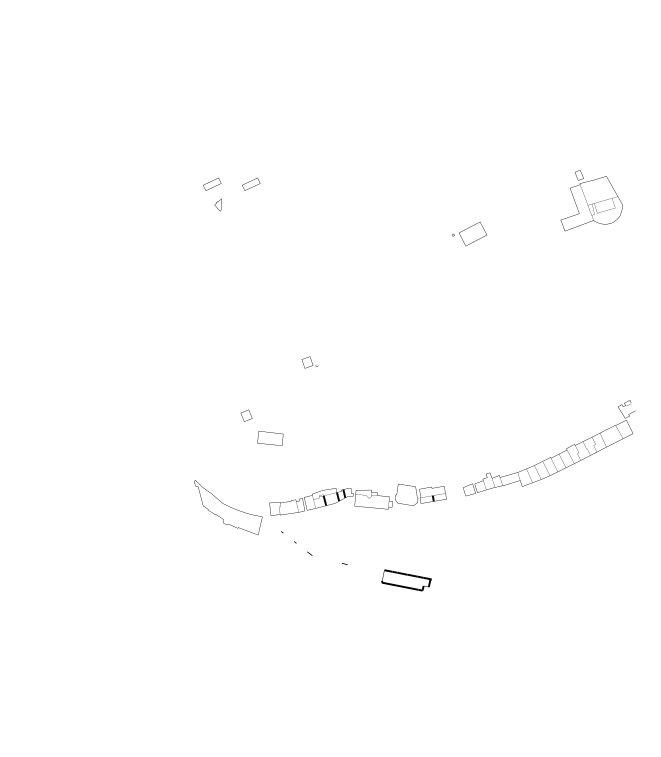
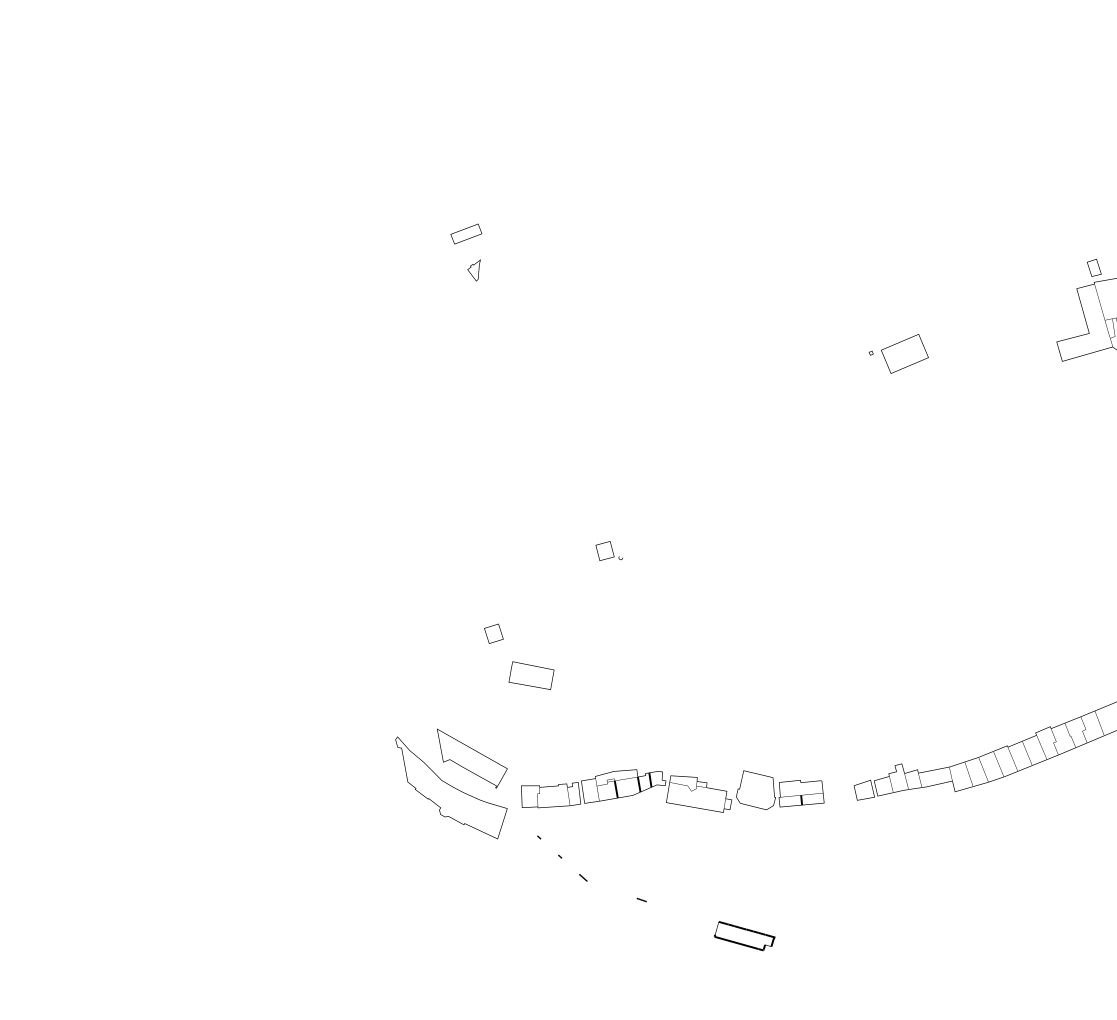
part: (251, 183) -> (533, 237), removed
part: (239, 489) -> (471, 758), added
part: (406, 580) -> (744, 936), size x0.71

